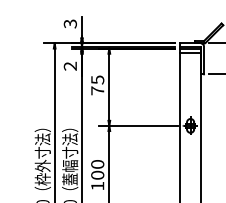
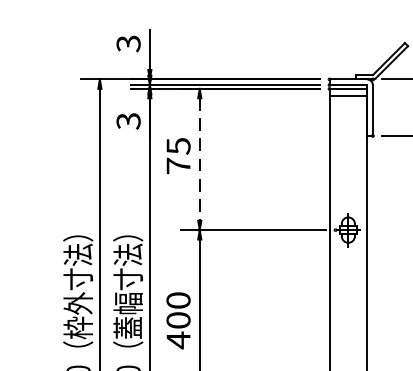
text: (70, 65) -> (128, 119), 2 -> 3
line: (109, 87) -> (200, 159), solid -> dashed
text: (97, 186) -> (178, 340), 100 -> 400

